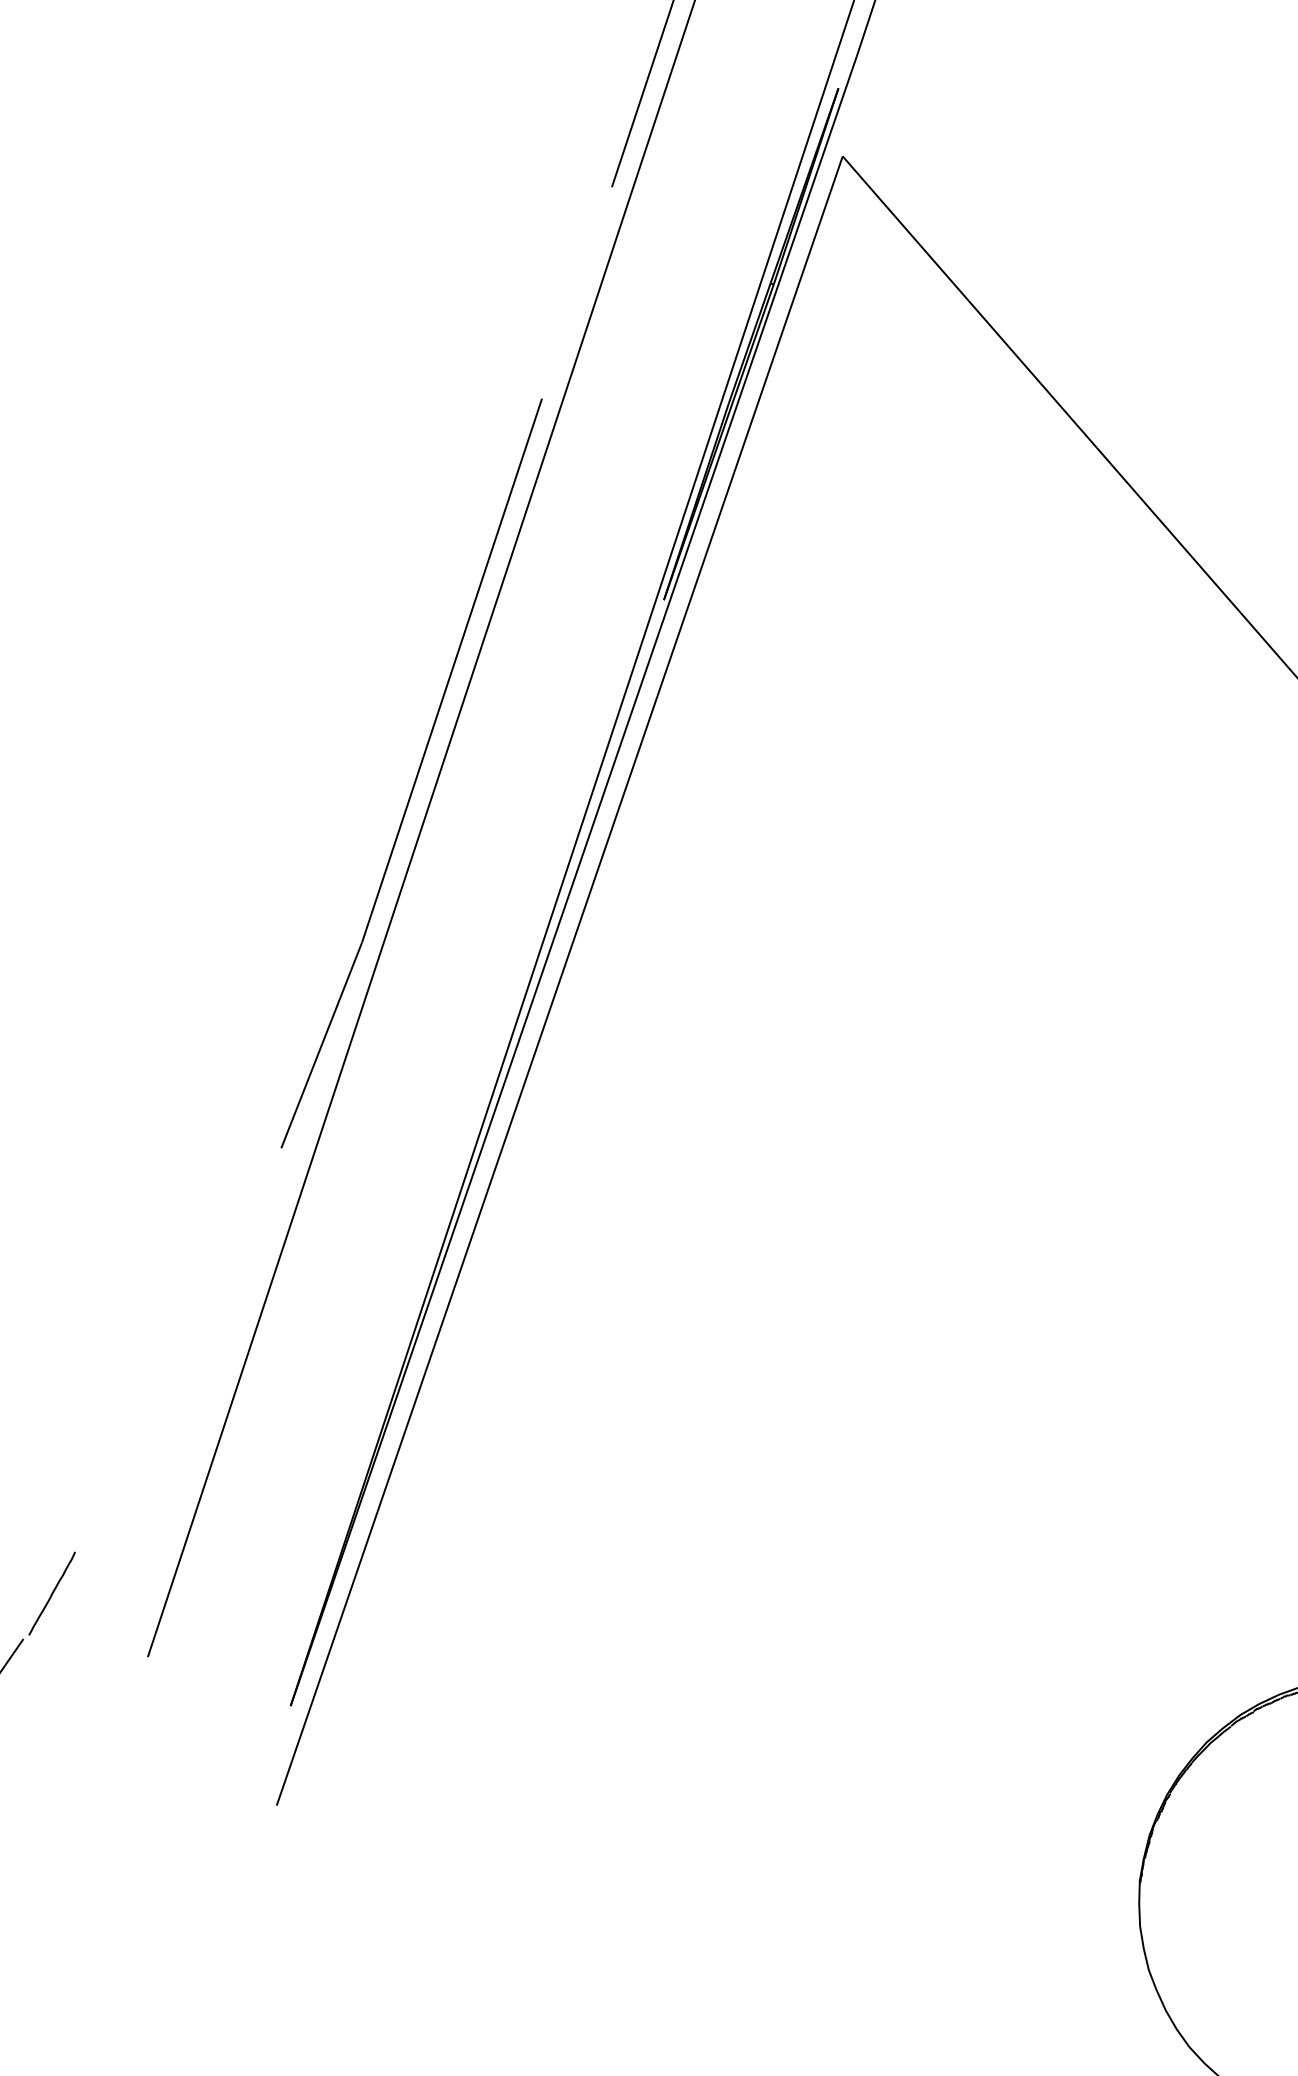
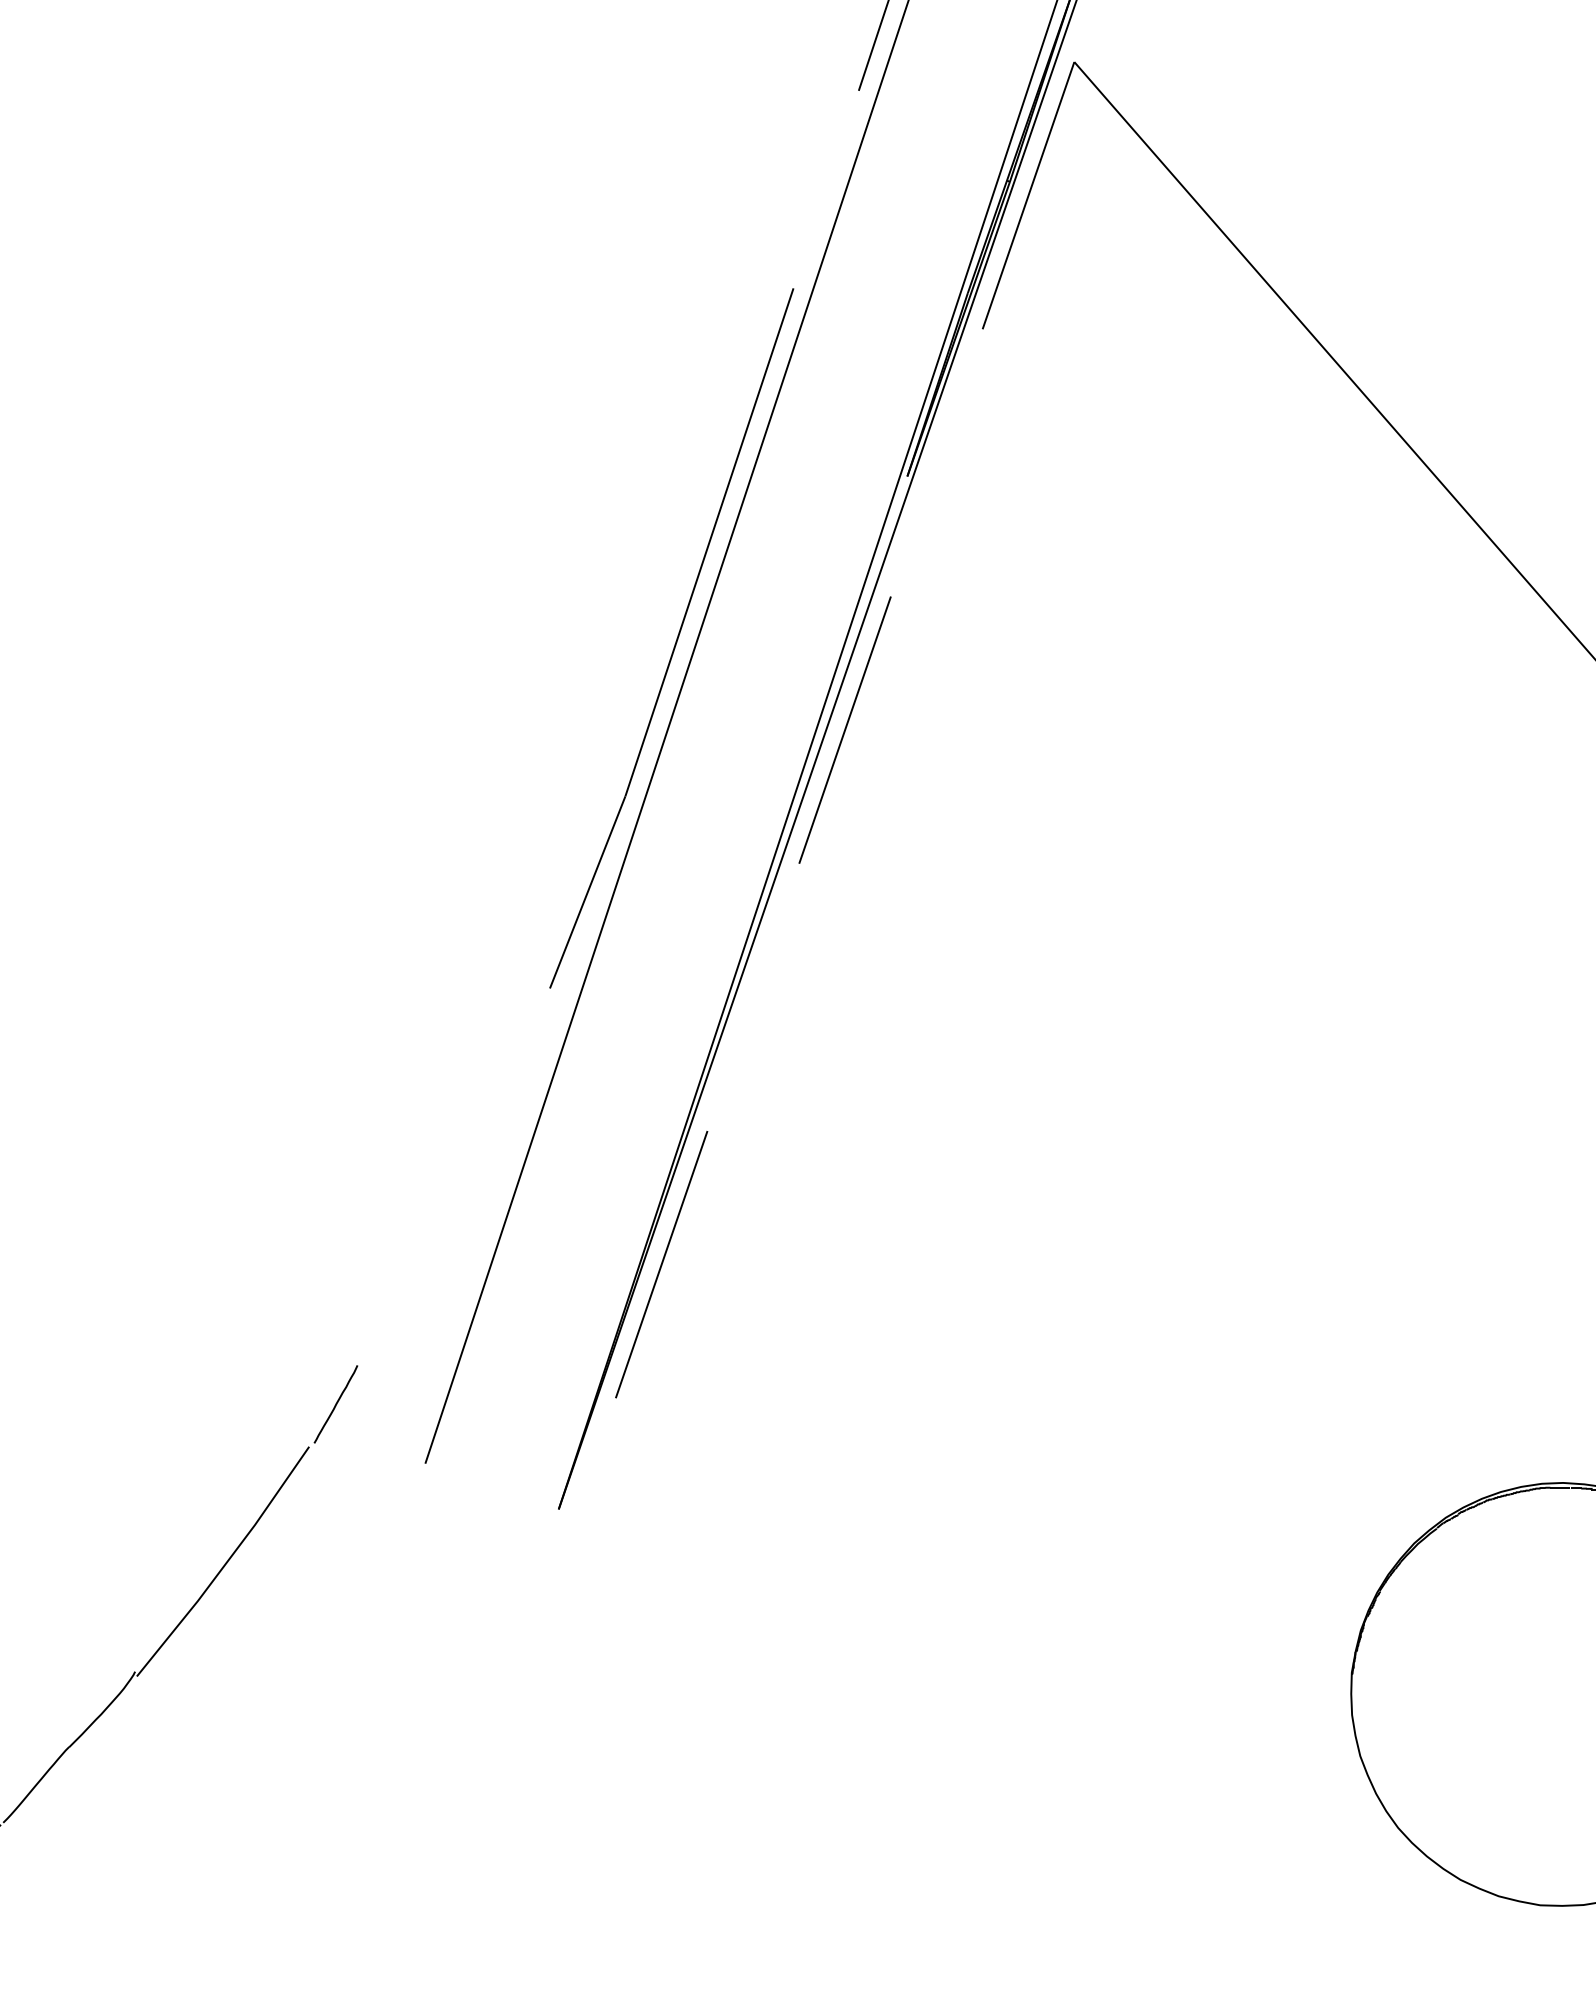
line: (559, 981) -> (809, 832), solid -> dashed

